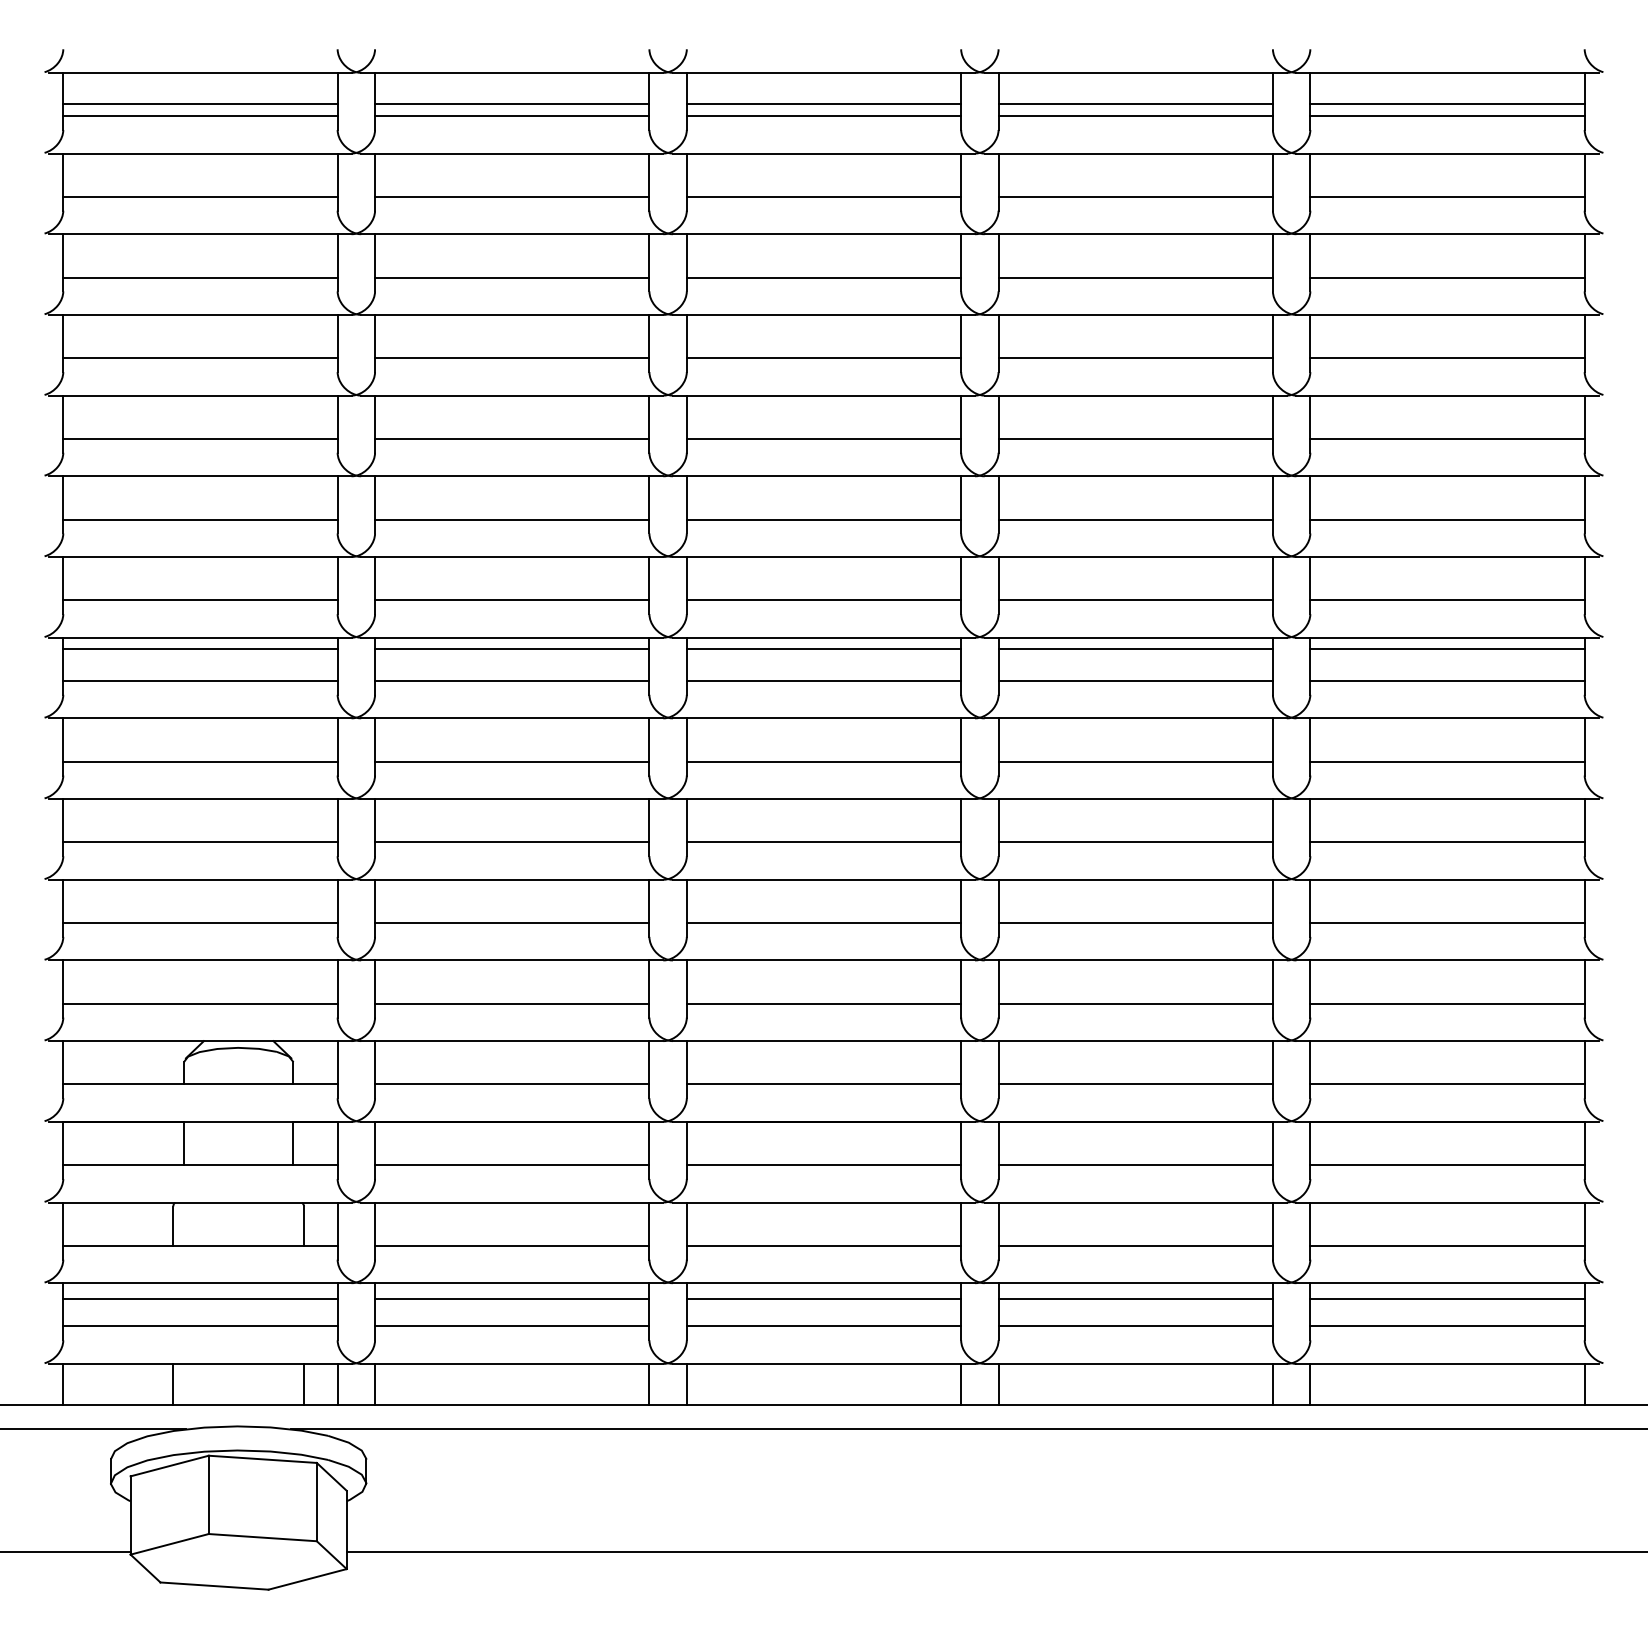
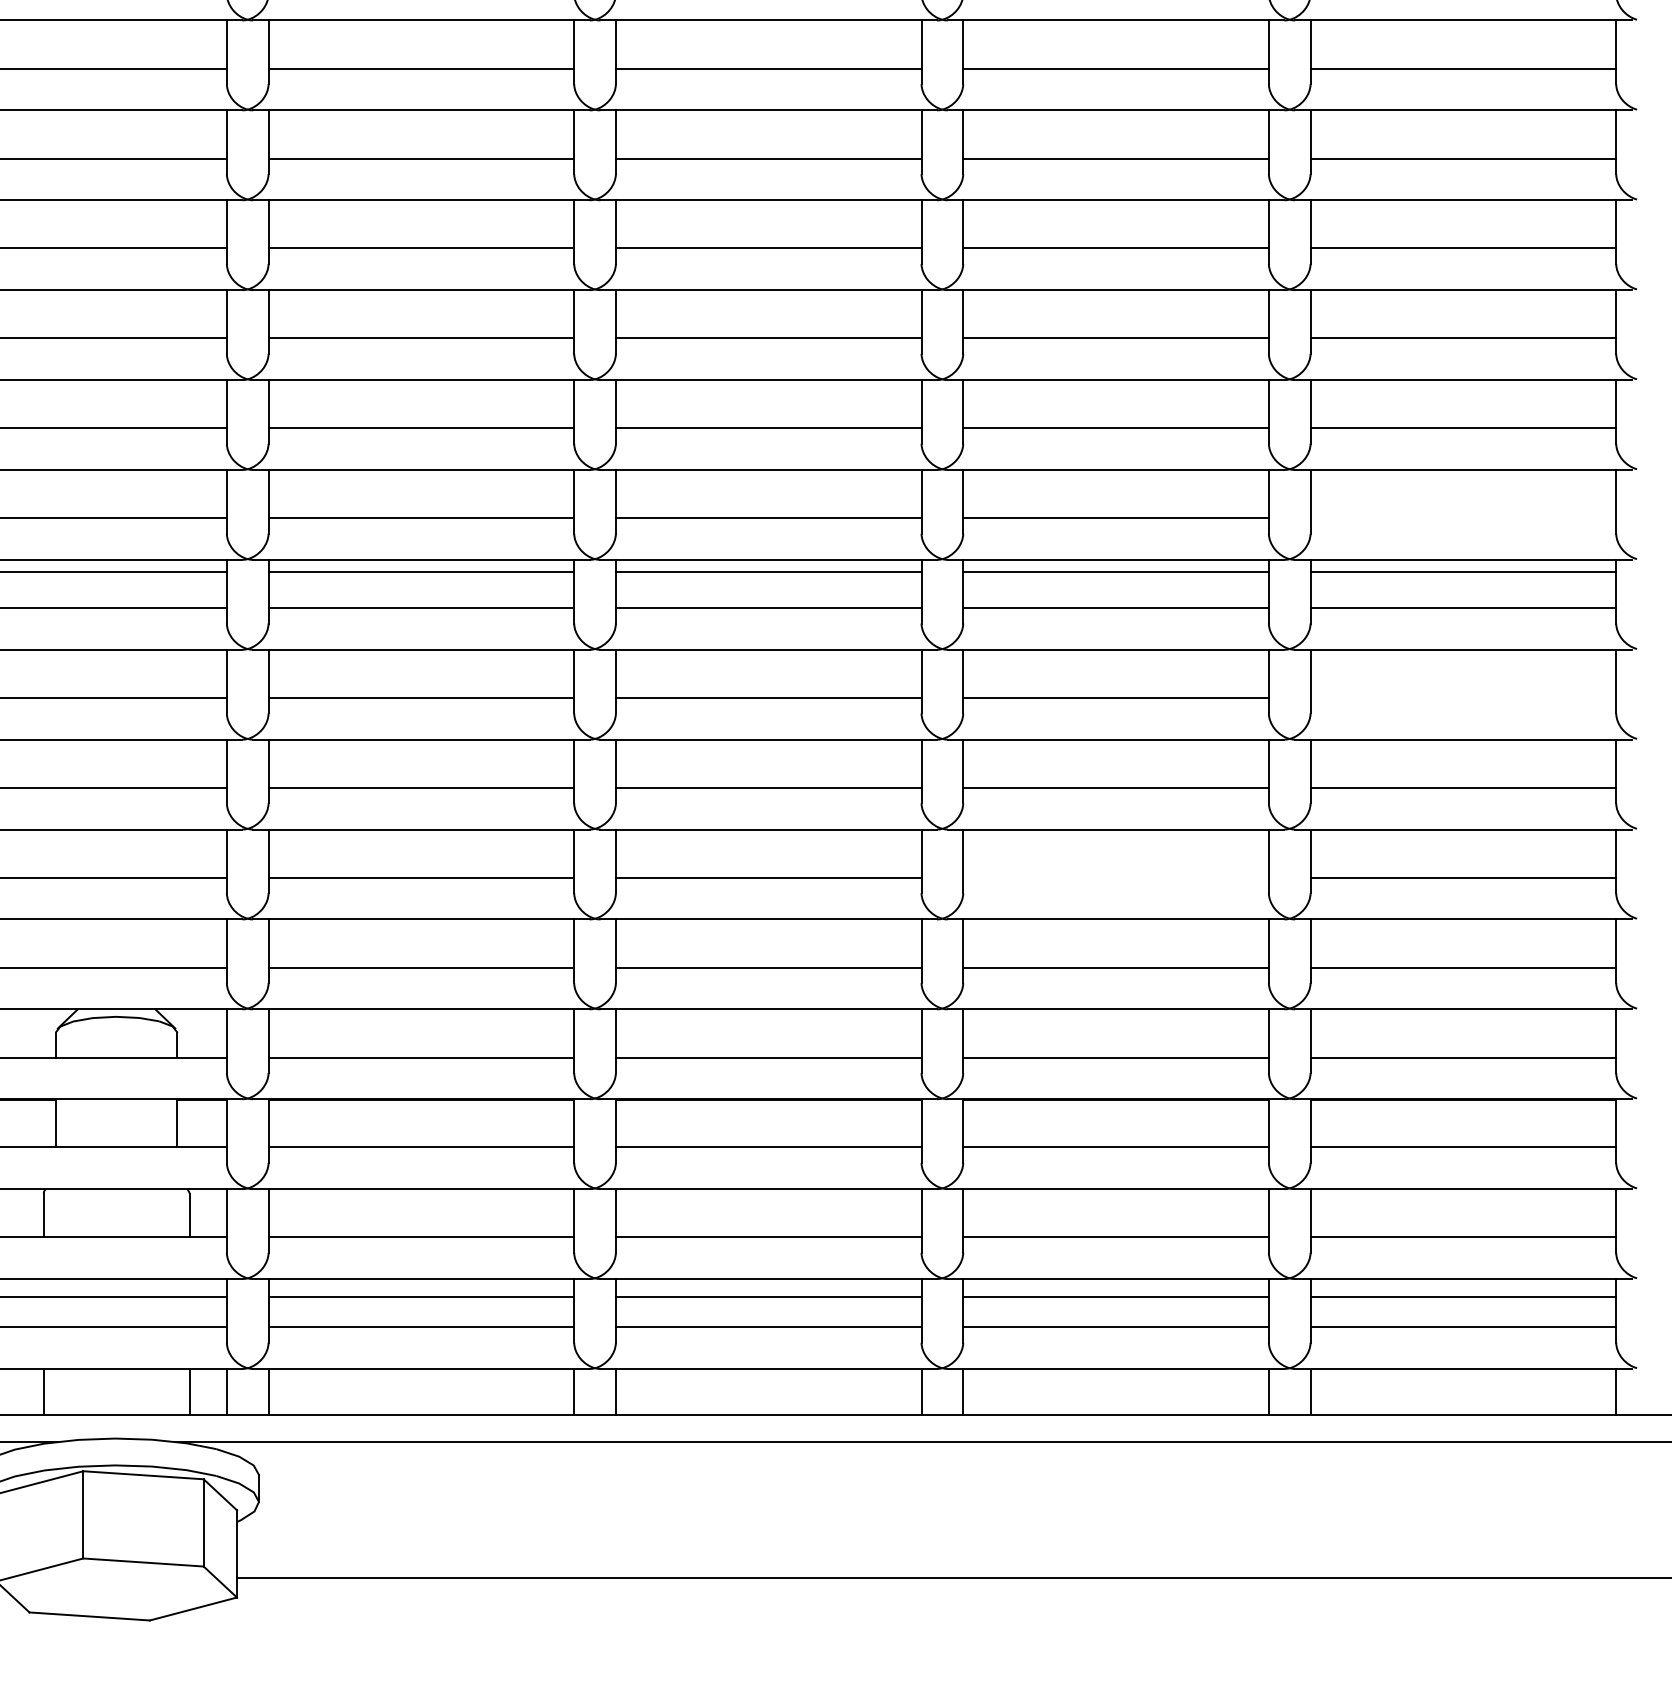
line: (1447, 600) -> (1463, 518), removed
line: (1447, 761) -> (1463, 697), removed
line: (1135, 923) -> (1115, 878), removed

